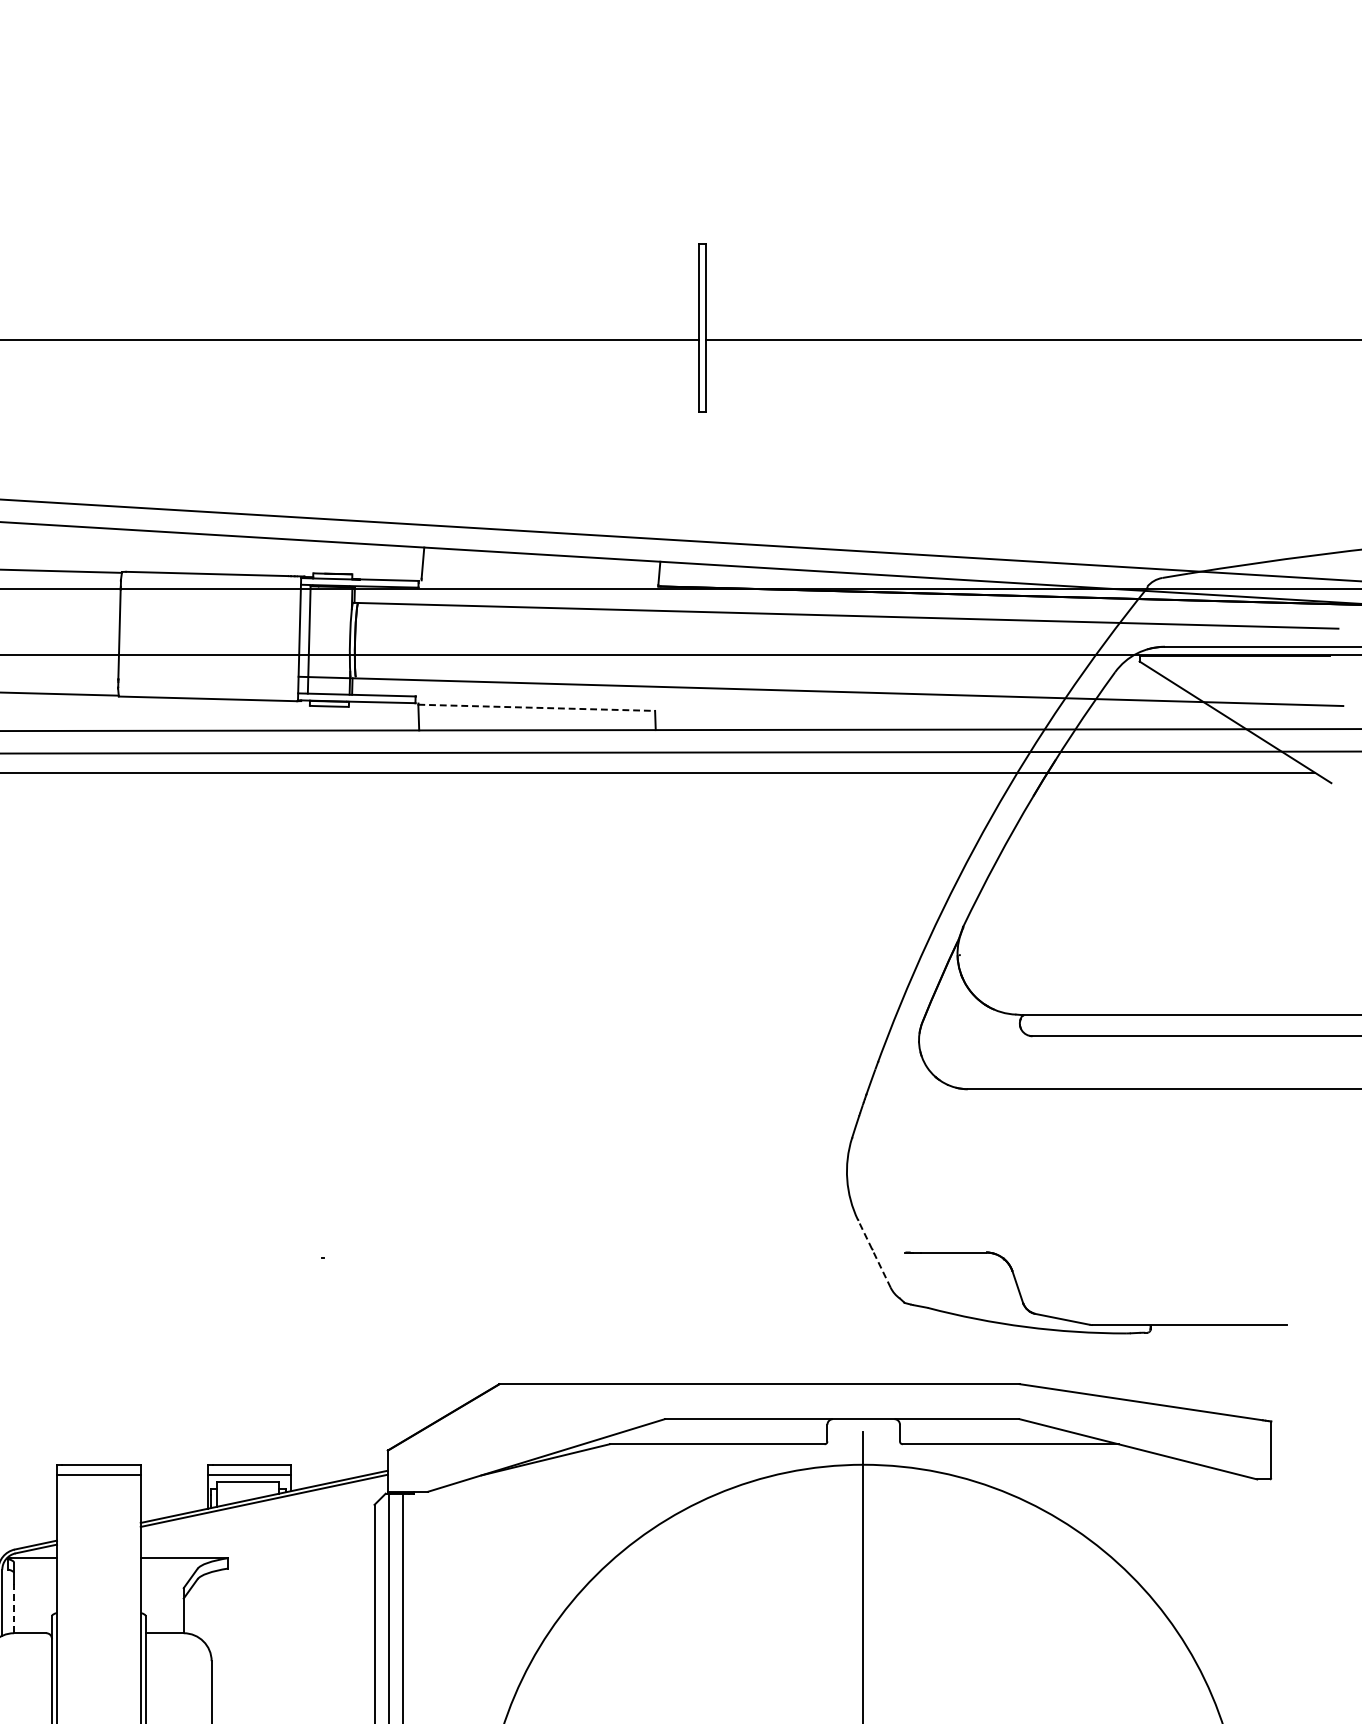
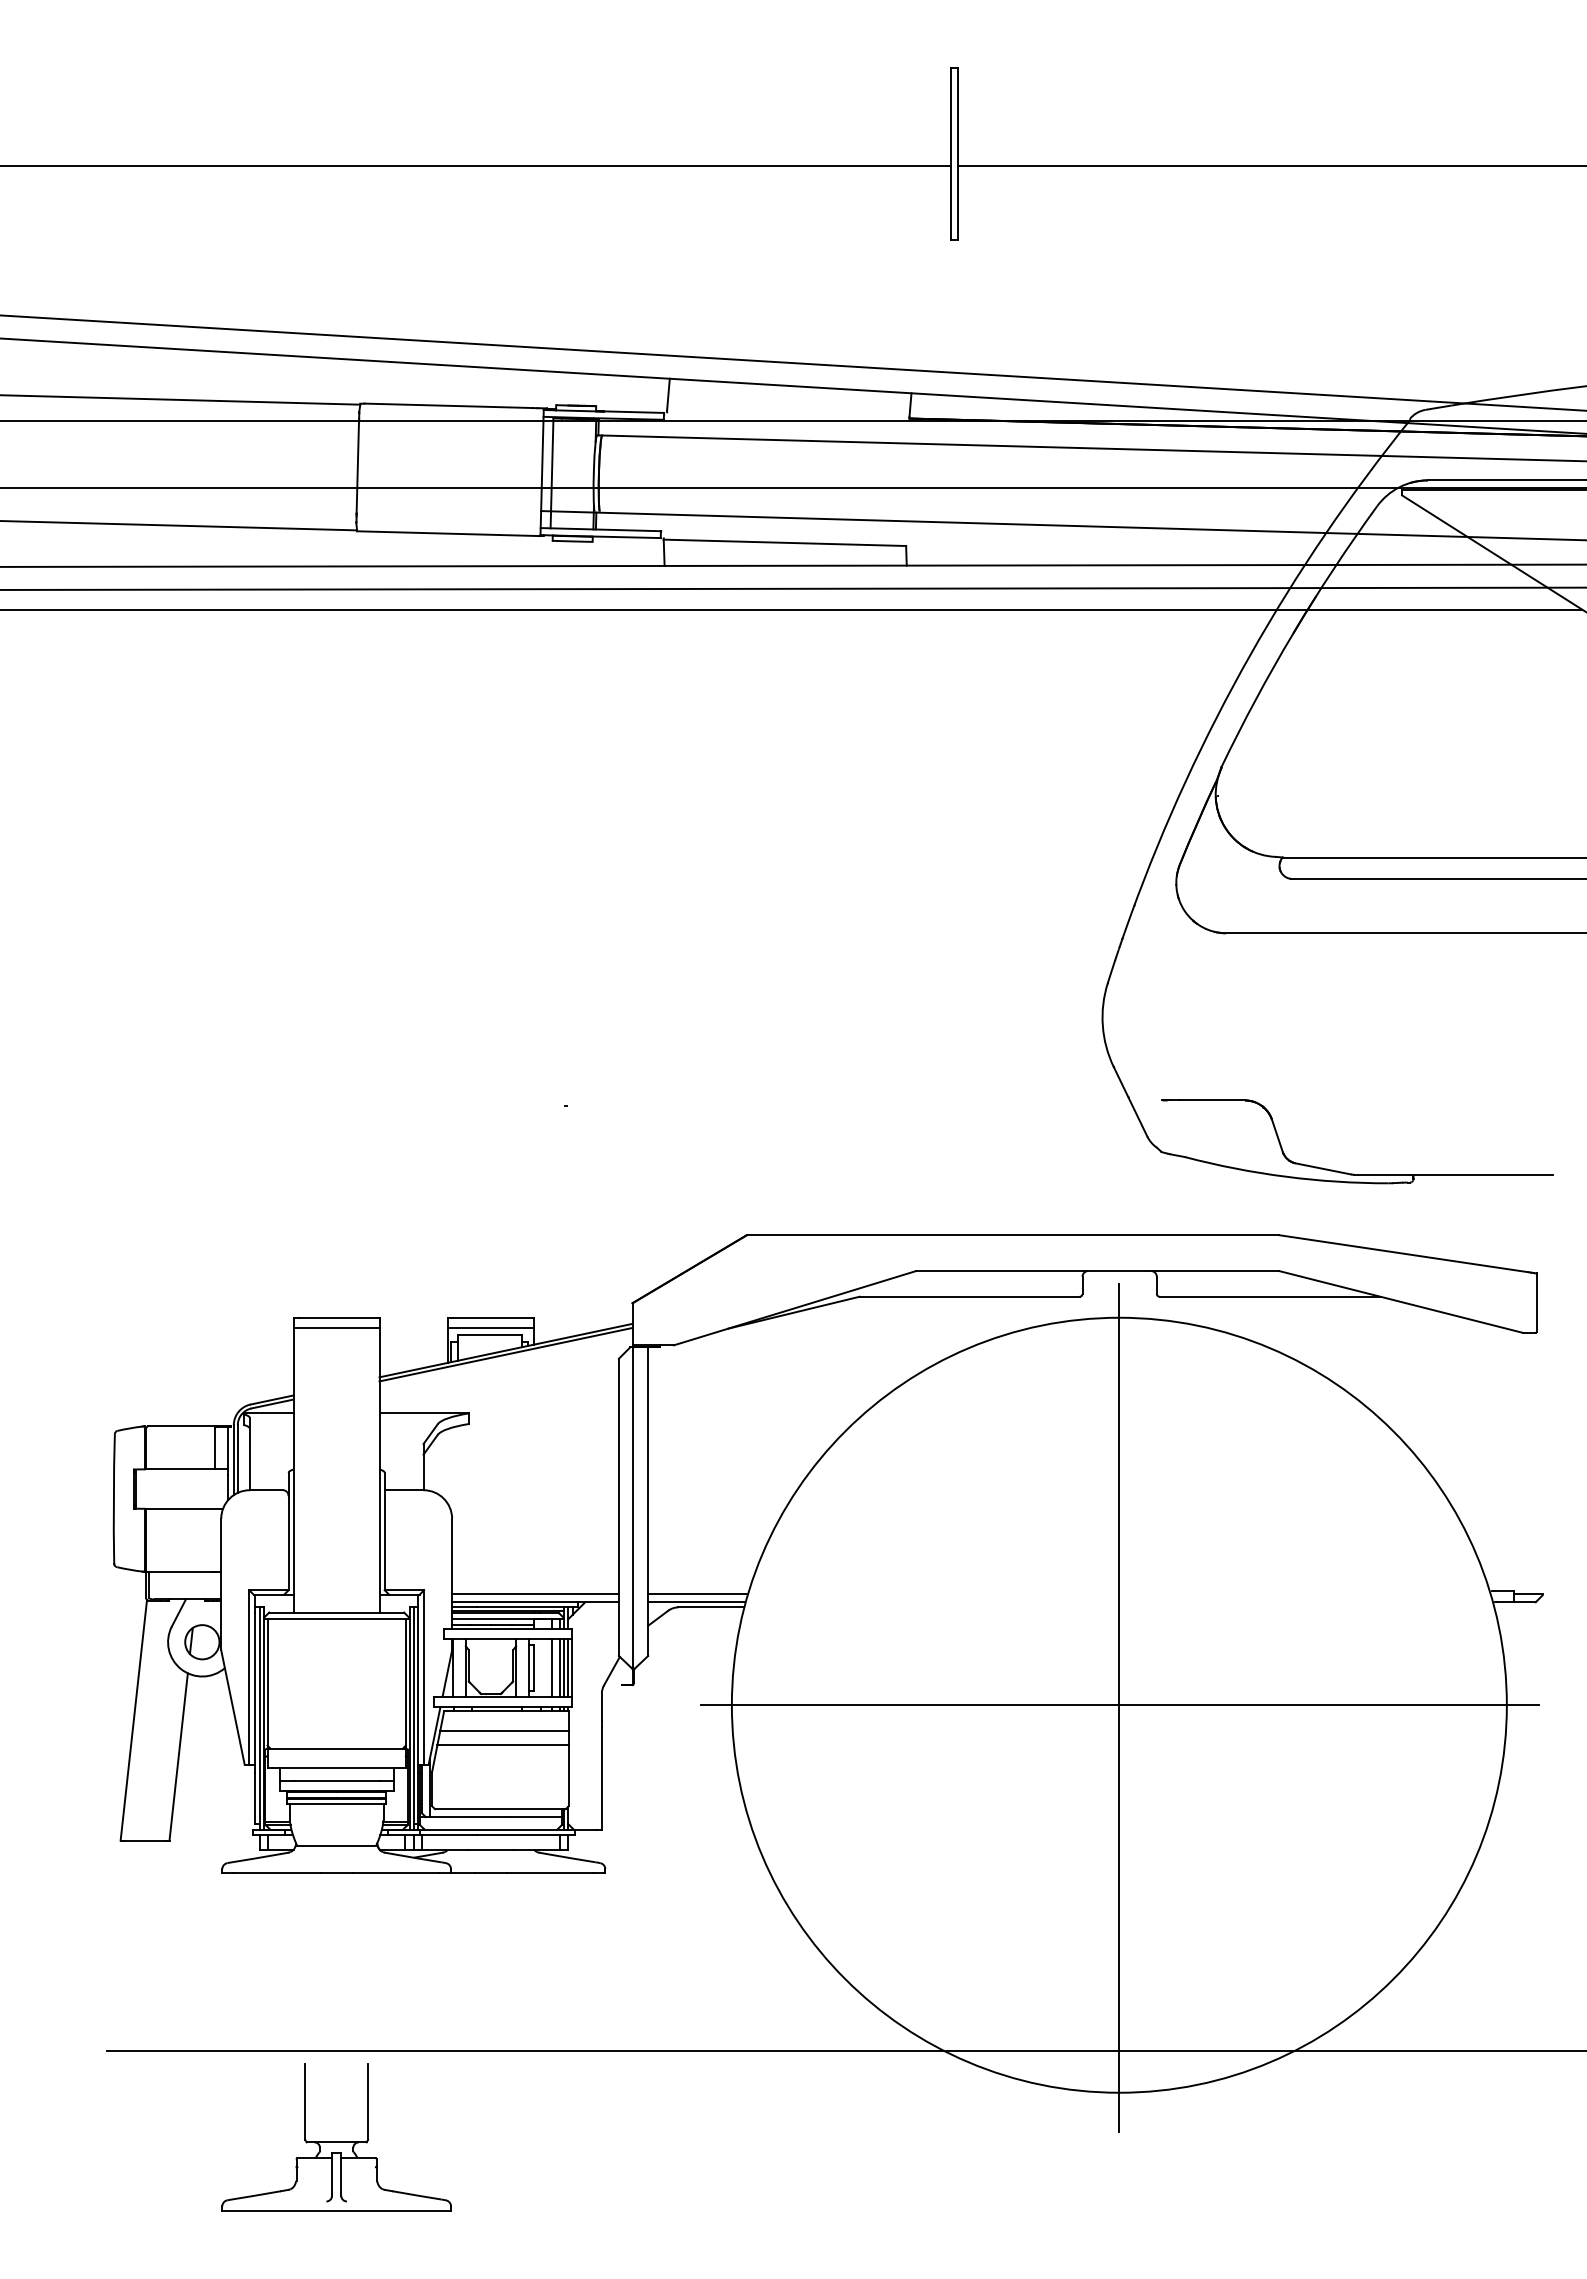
line: (537, 707) -> (785, 542), dashed -> solid
line: (874, 1253) -> (1130, 1101), dashed -> solid
line: (13, 1608) -> (249, 1464), dashed -> solid

